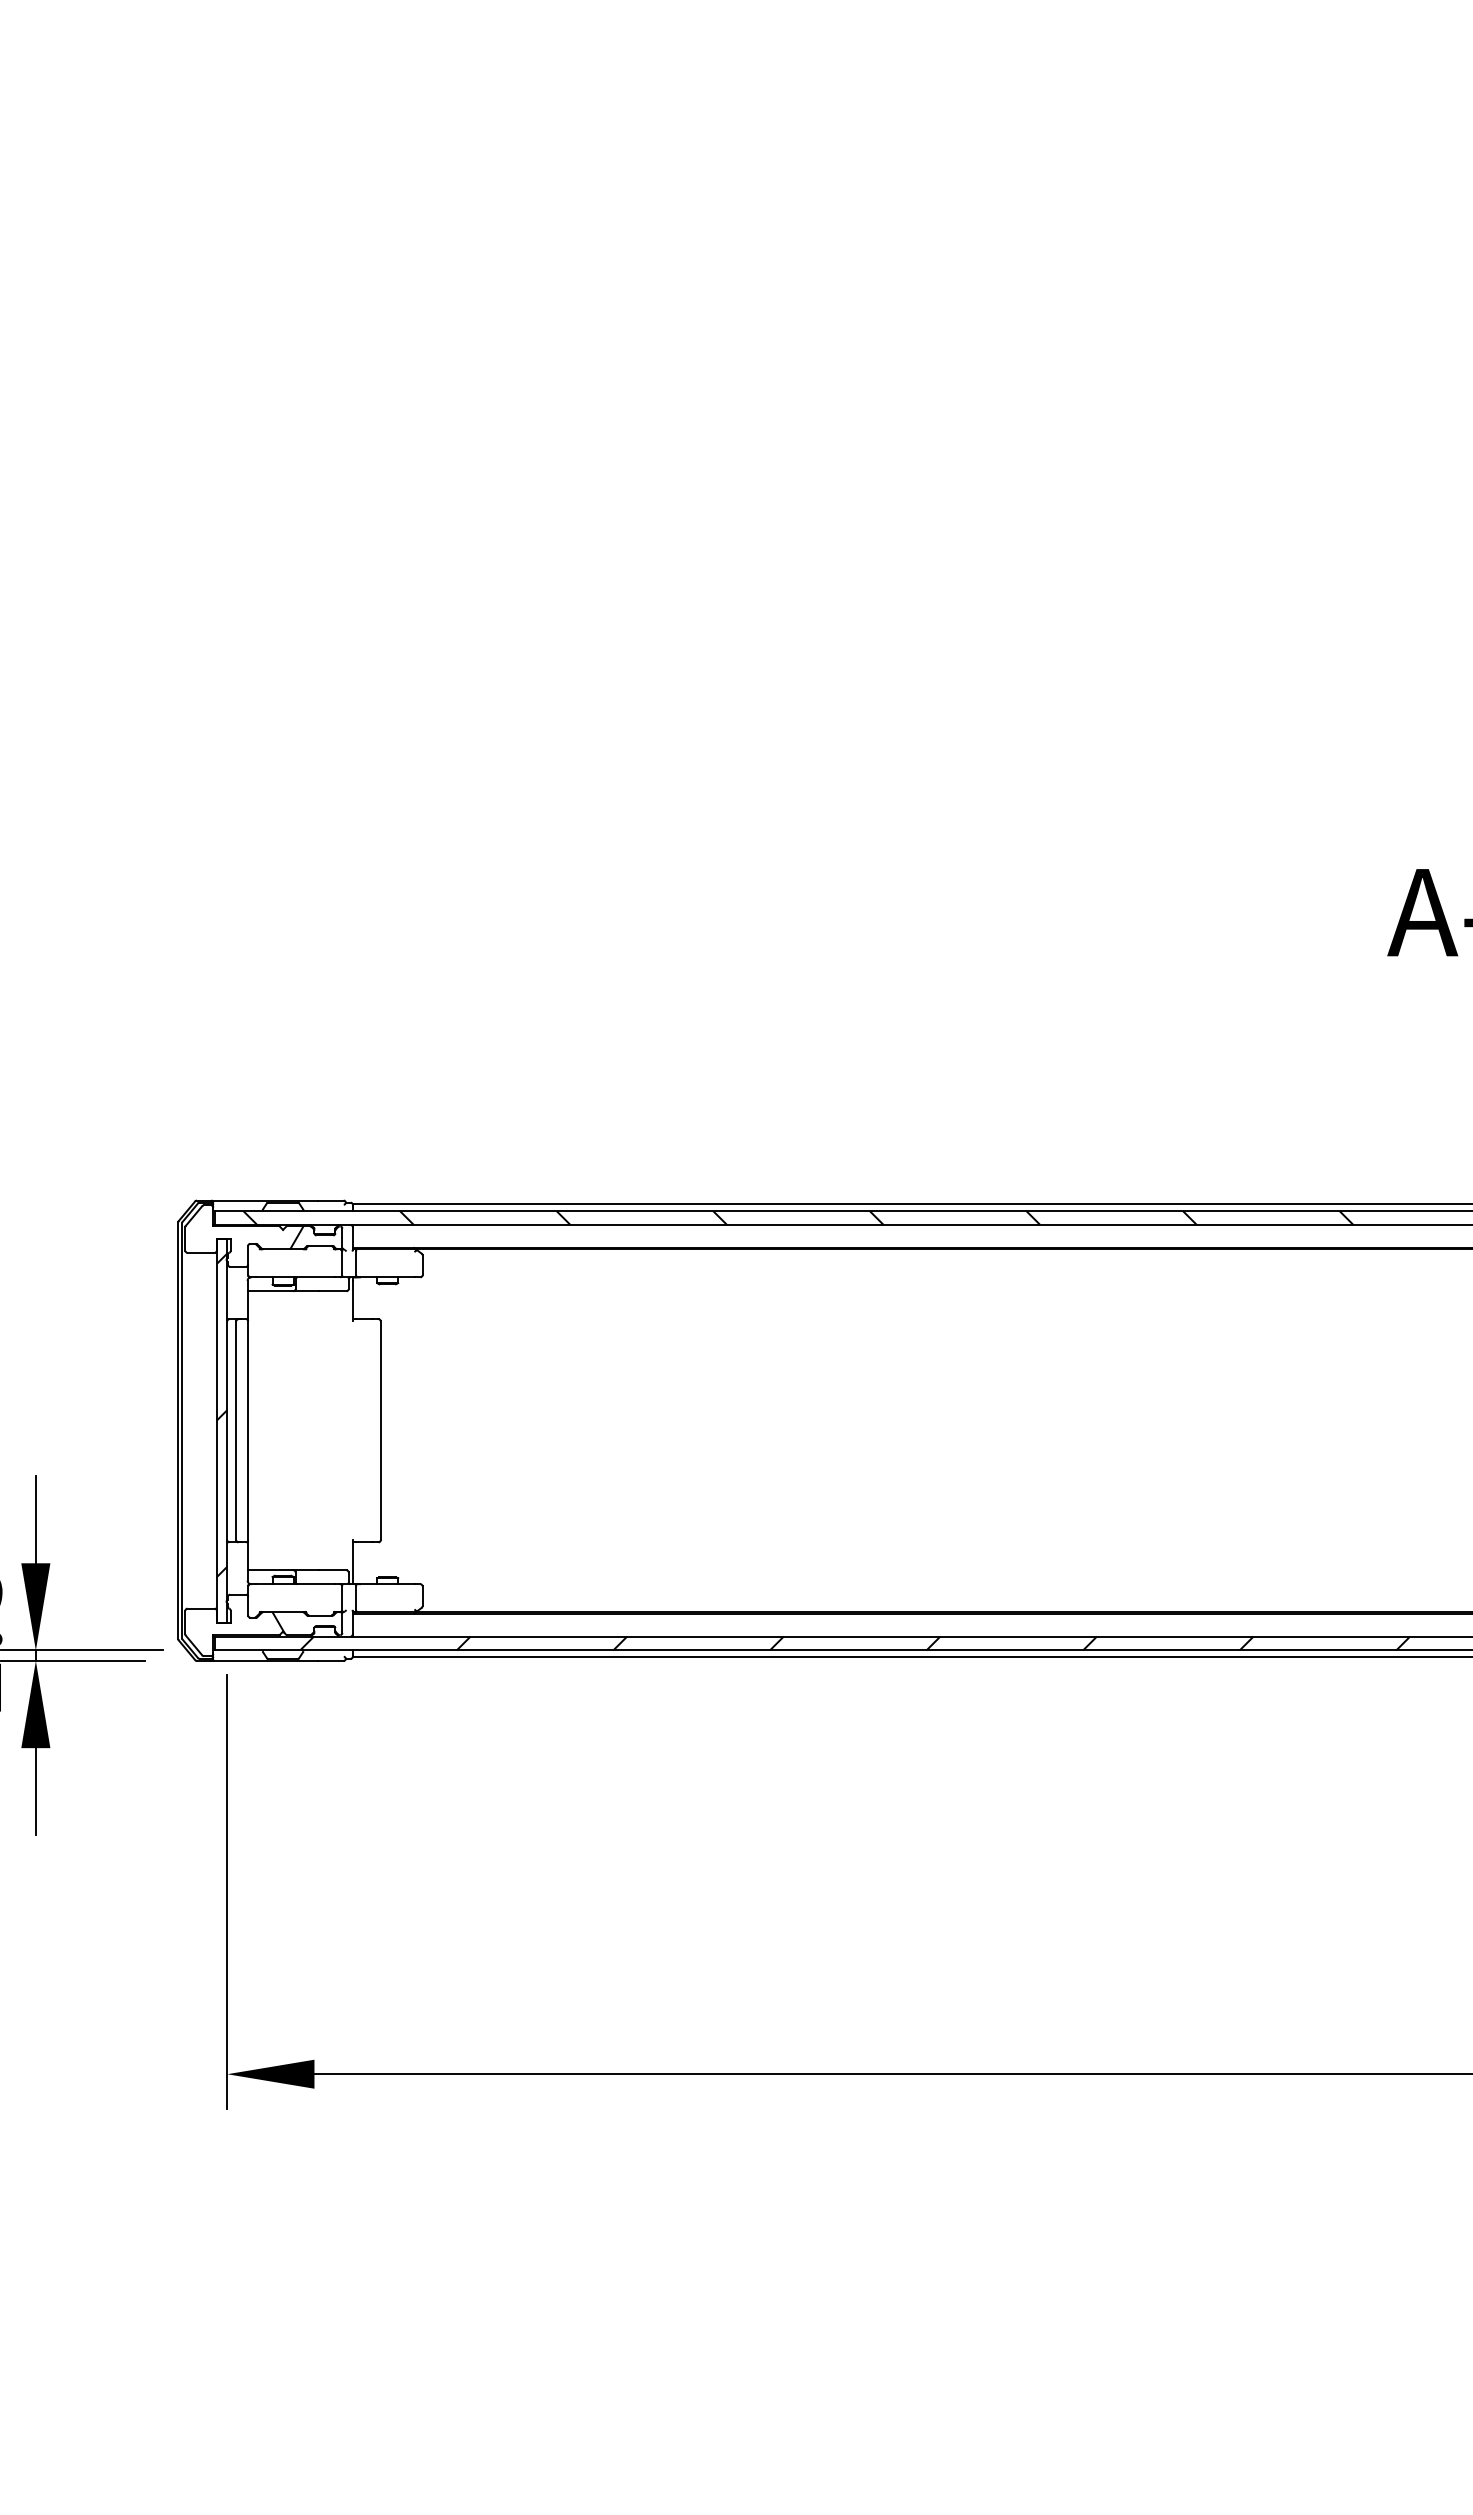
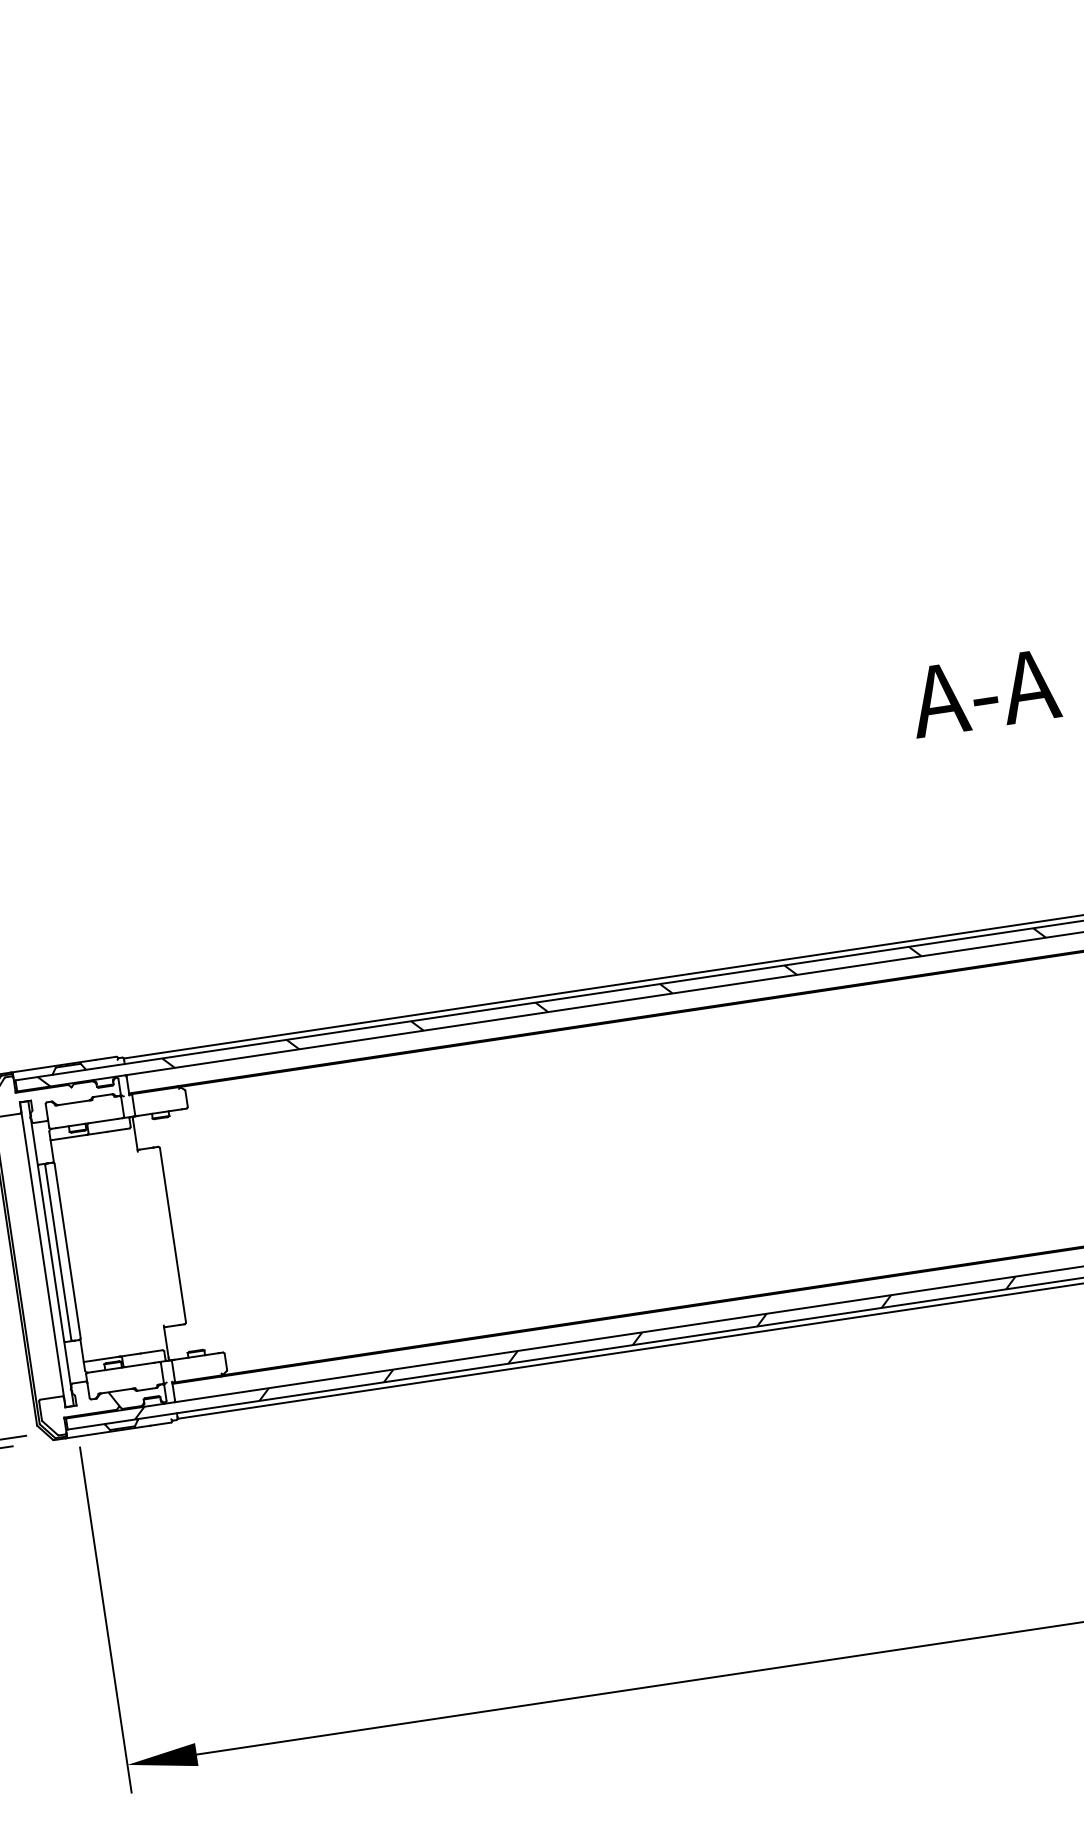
hatch: (296, 1237) -> (83, 1091), removed
hatch: (221, 1415) -> (44, 1242), removed

